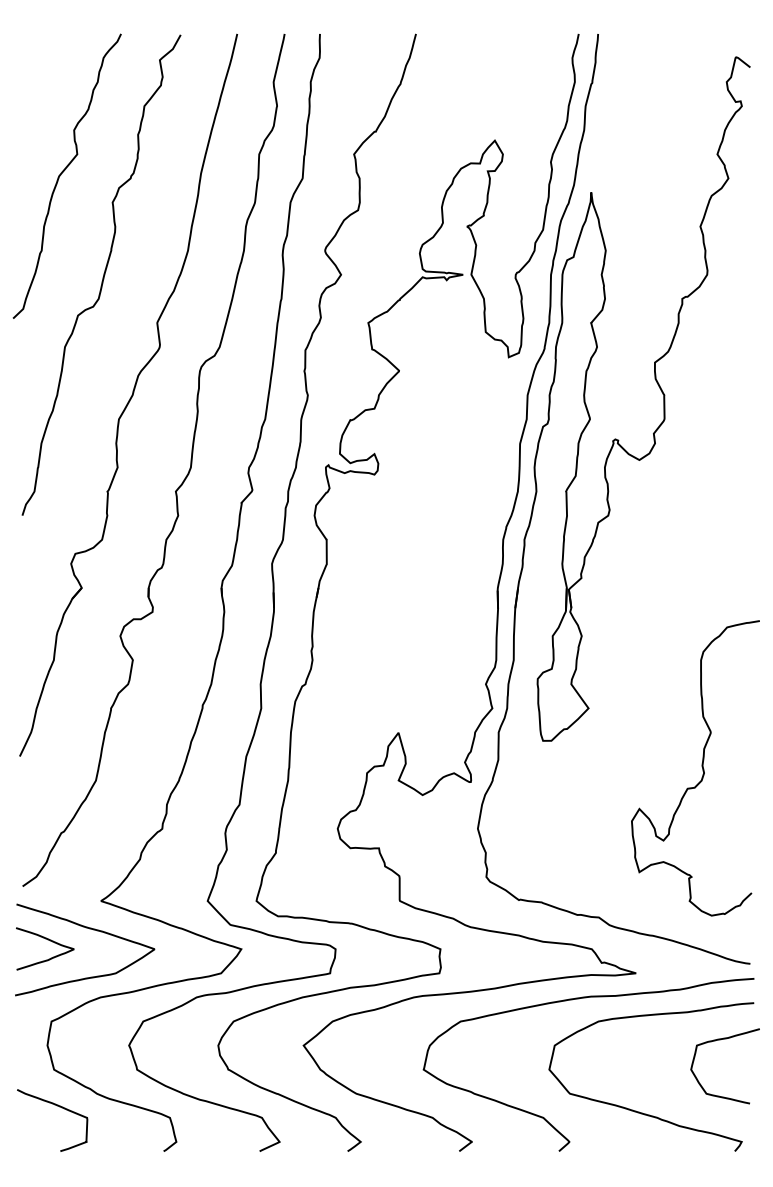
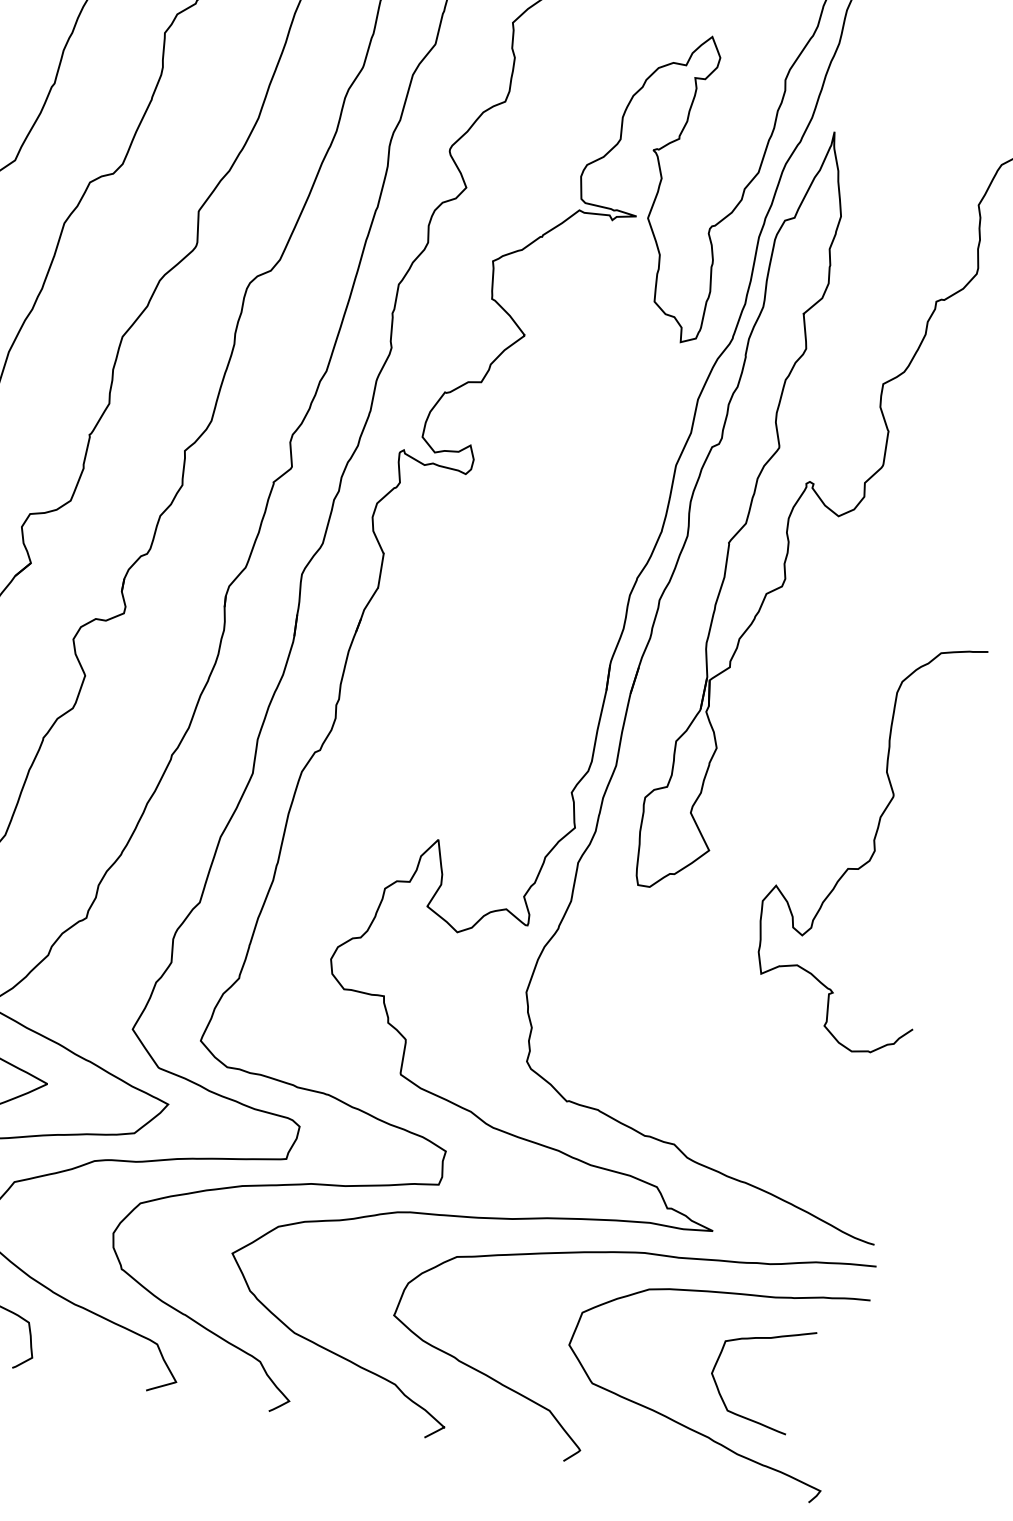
curve: (701, 766) -> (872, 841), moved
curve: (720, 1040) -> (759, 1339), moved

